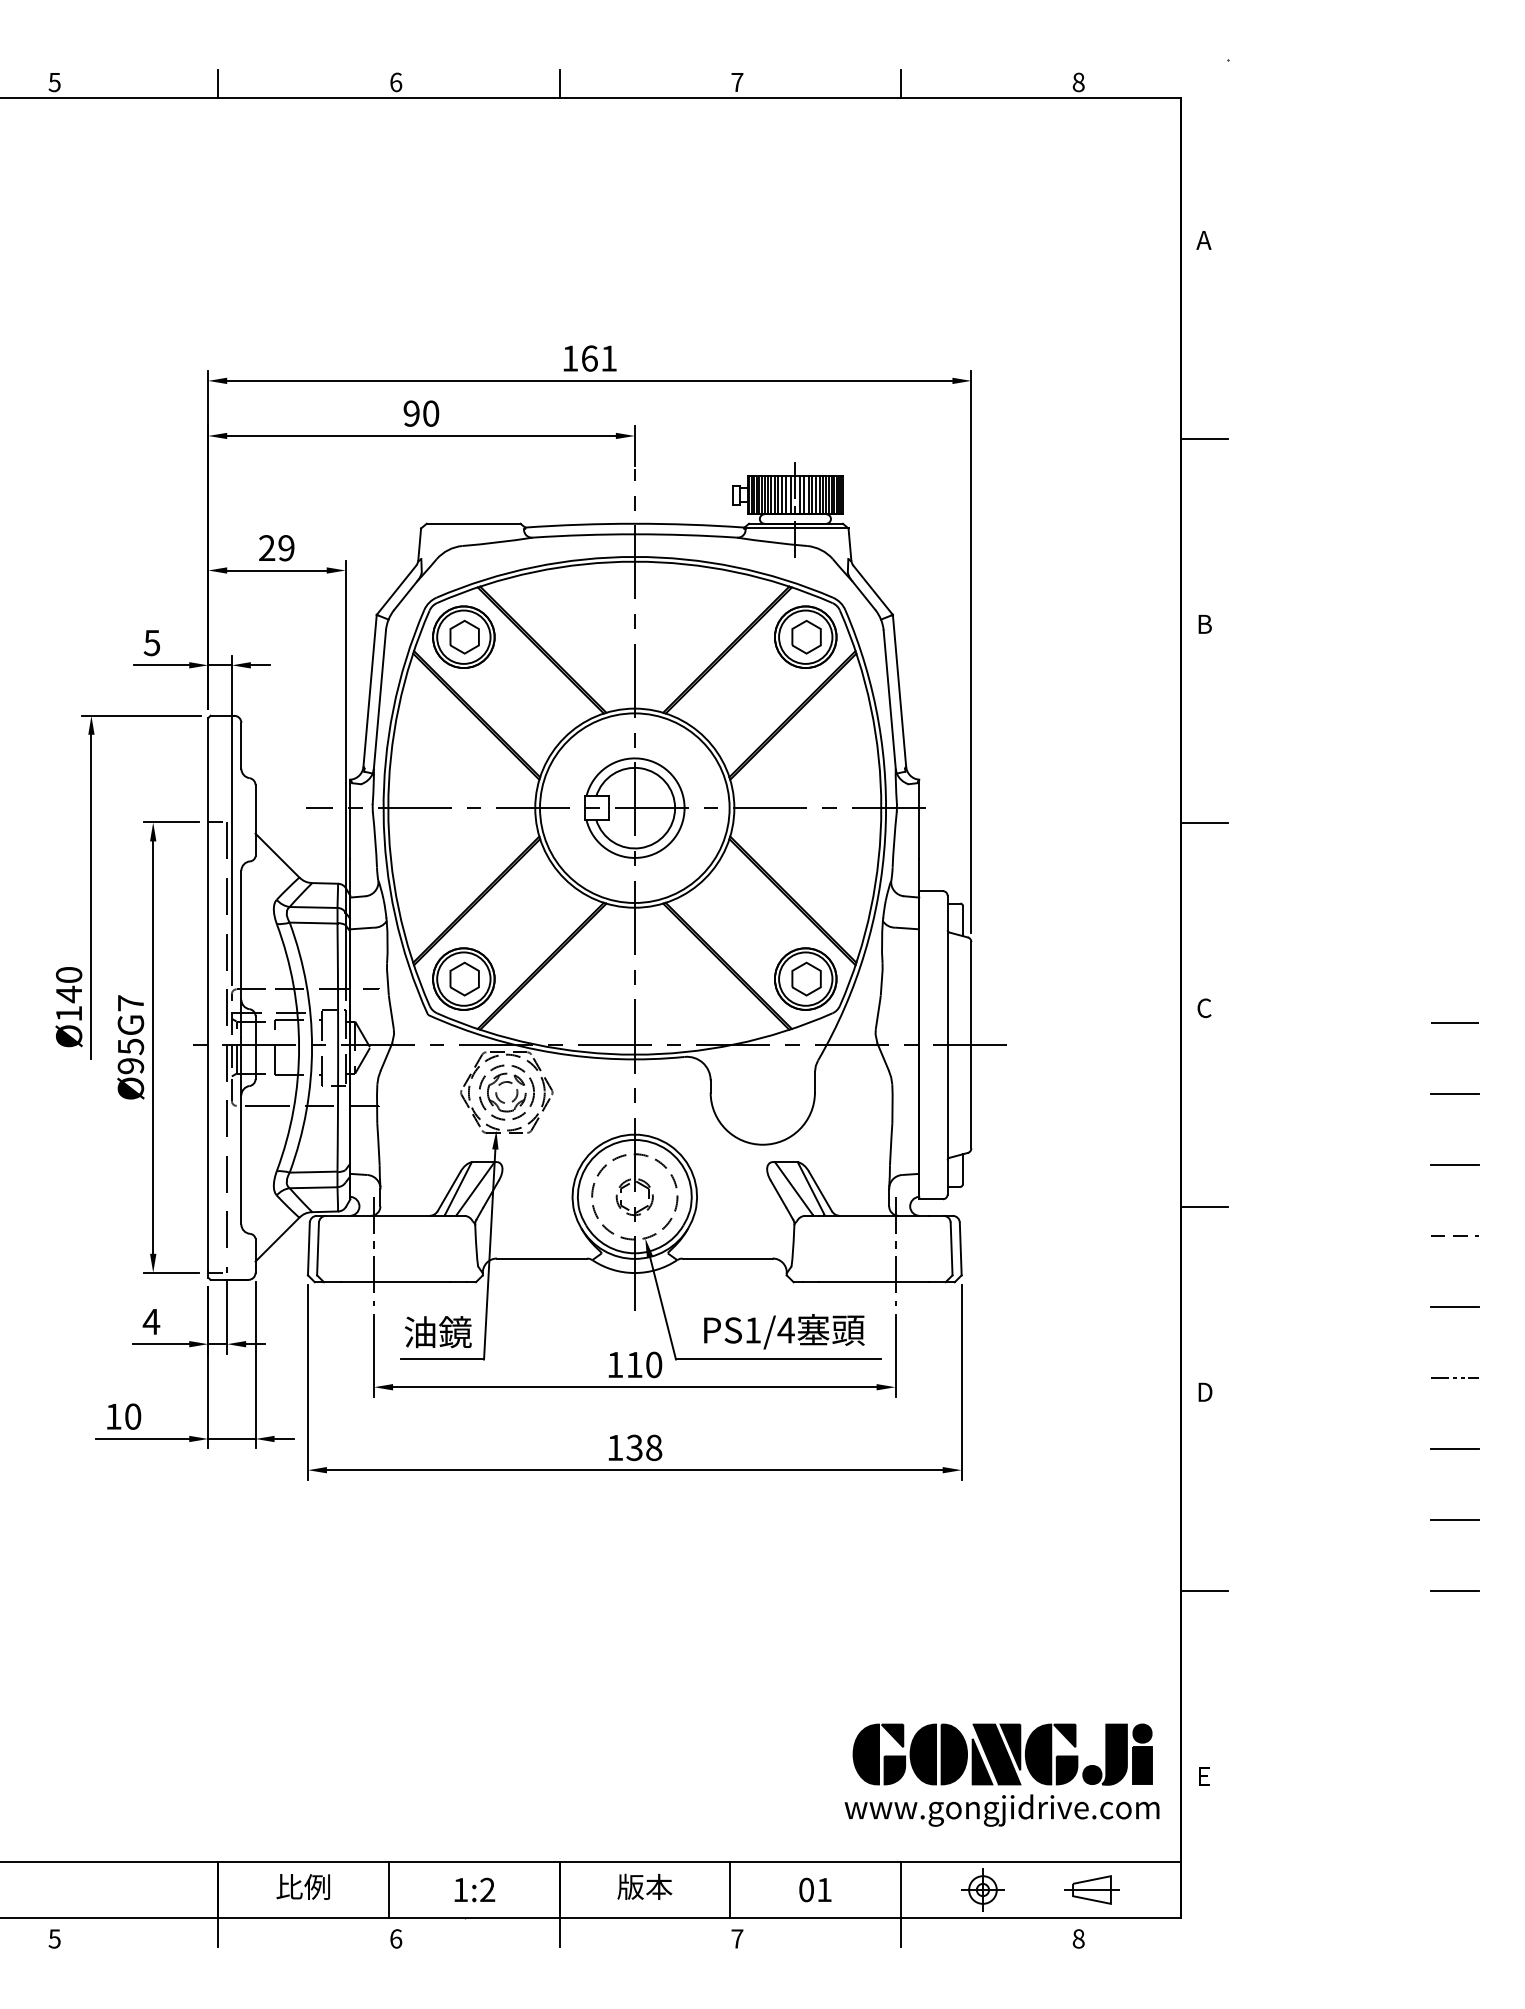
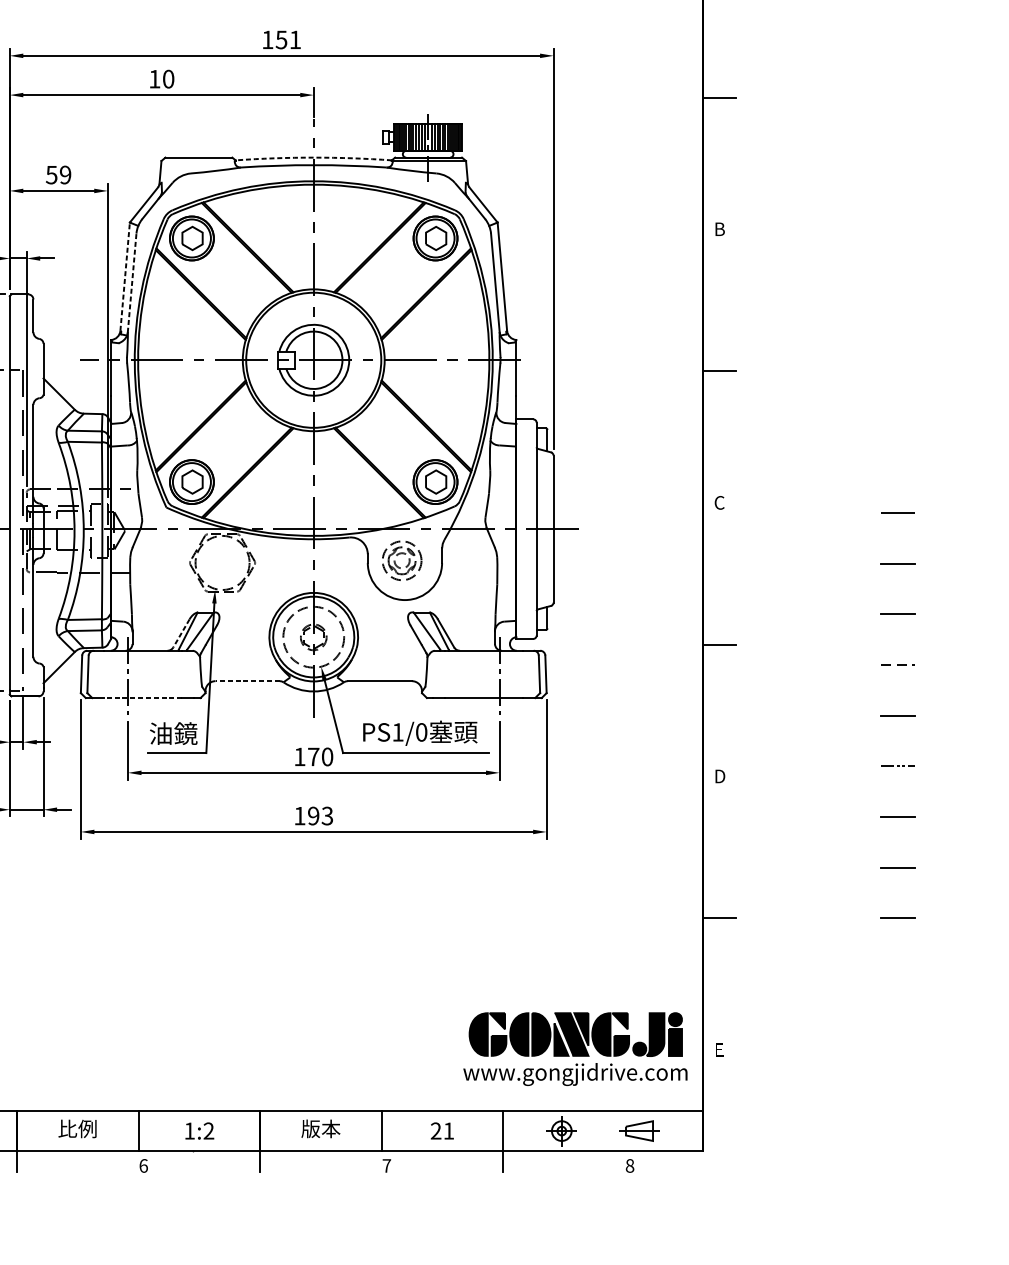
text: (589, 358) -> (281, 39), 161 -> 151
text: (411, 413) -> (154, 79), 90 -> 10
arc: (634, 523) -> (313, 157), solid -> dashed
text: (266, 548) -> (51, 175), 29 -> 59
line: (370, 690) -> (125, 276), solid -> dashed
line: (379, 699) -> (131, 282), solid -> dashed
part: (497, 1093) -> (395, 561), moved
line: (449, 1191) -> (181, 633), solid -> dashed
line: (541, 1258) -> (247, 681), solid -> dashed
line: (395, 1282) -> (143, 698), solid -> dashed
text: (785, 1330) -> (421, 732), PS1/4 -> PS1/0
text: (634, 1364) -> (313, 756), 110 -> 170
text: (644, 1447) -> (320, 815), 138 -> 193
text: (806, 1889) -> (436, 1130), 01 -> 21

